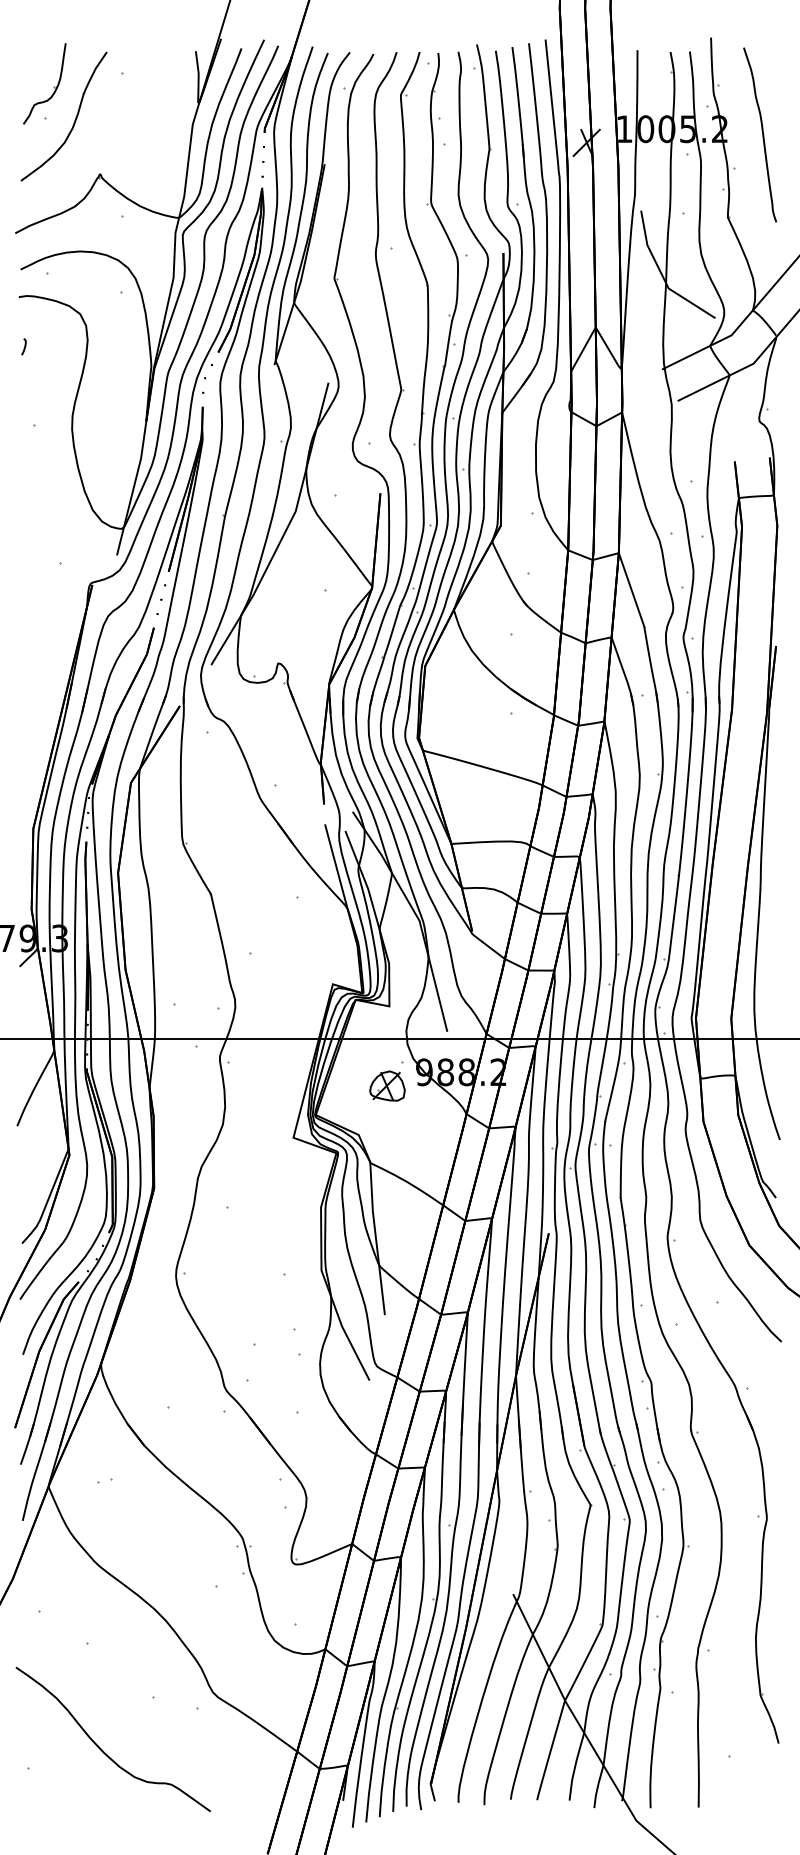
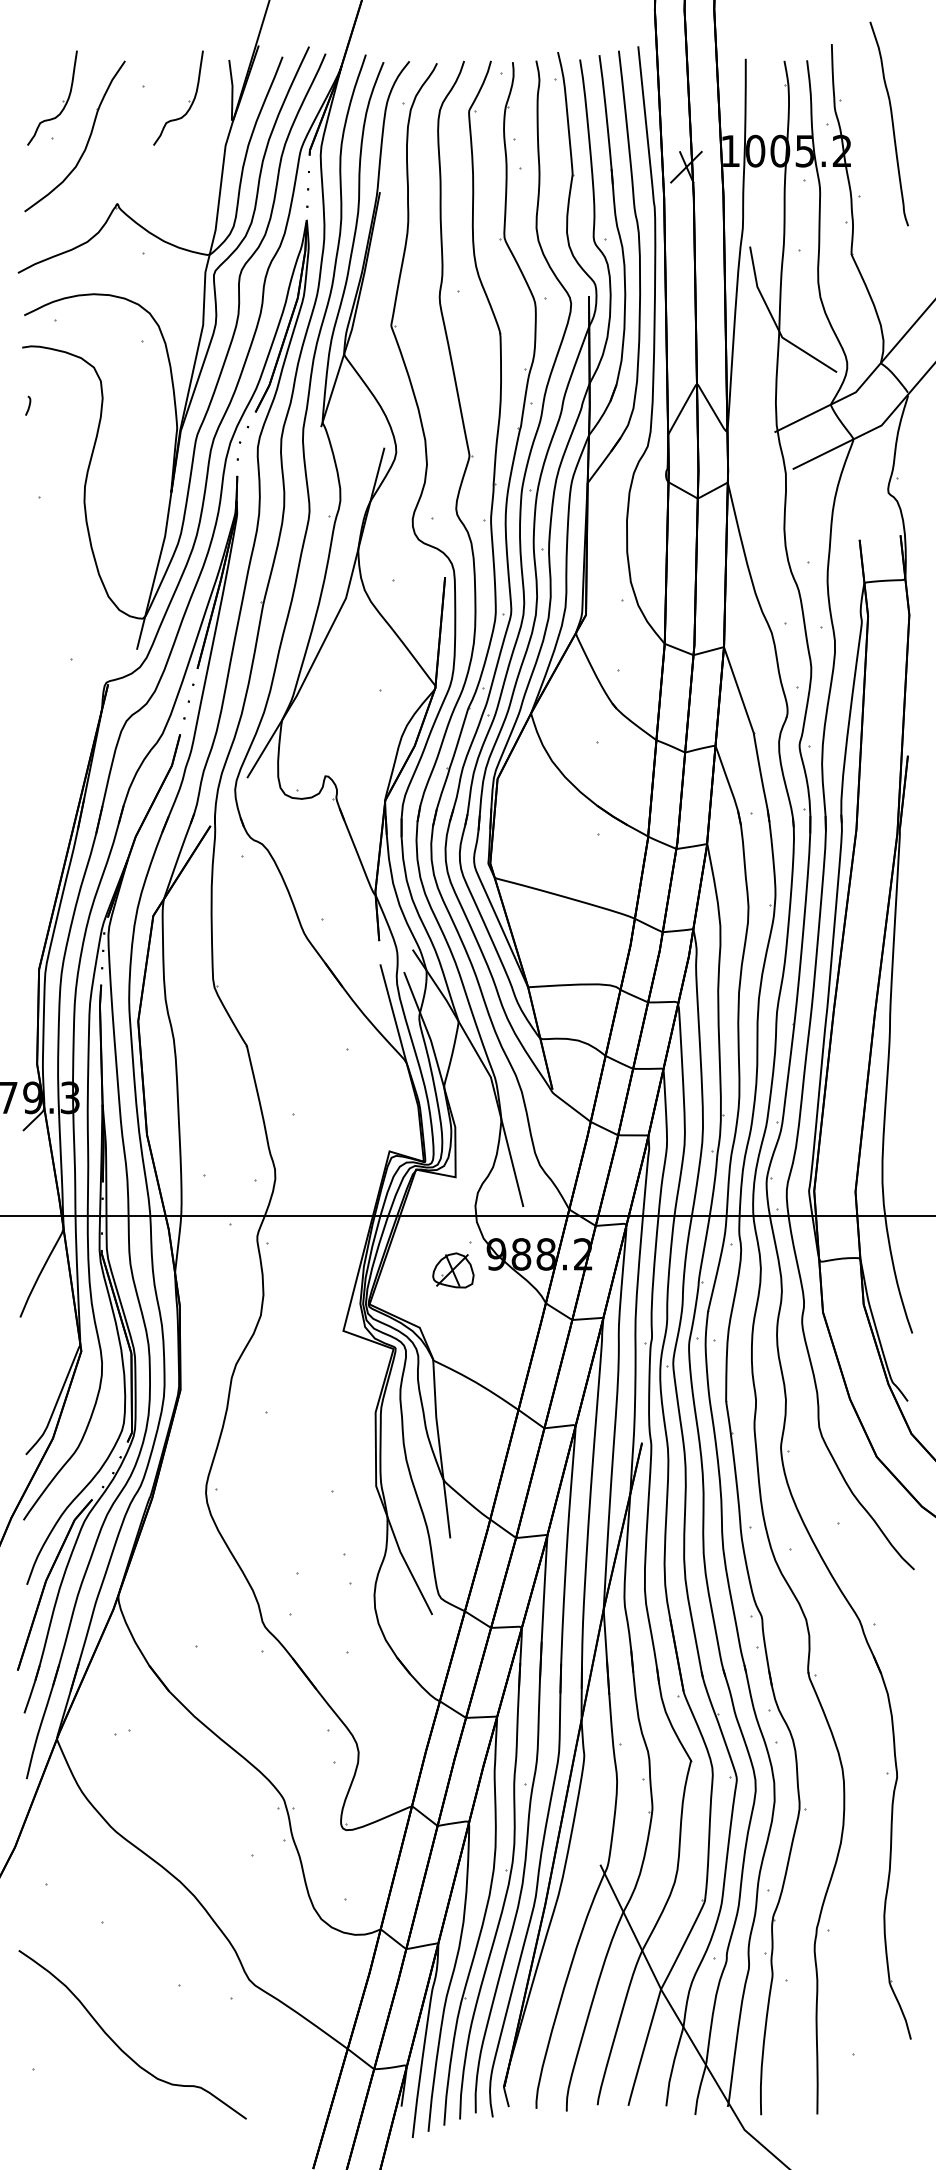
part: (161, 86) -> (188, 101), added
curve: (762, 133) -> (891, 122), moved

